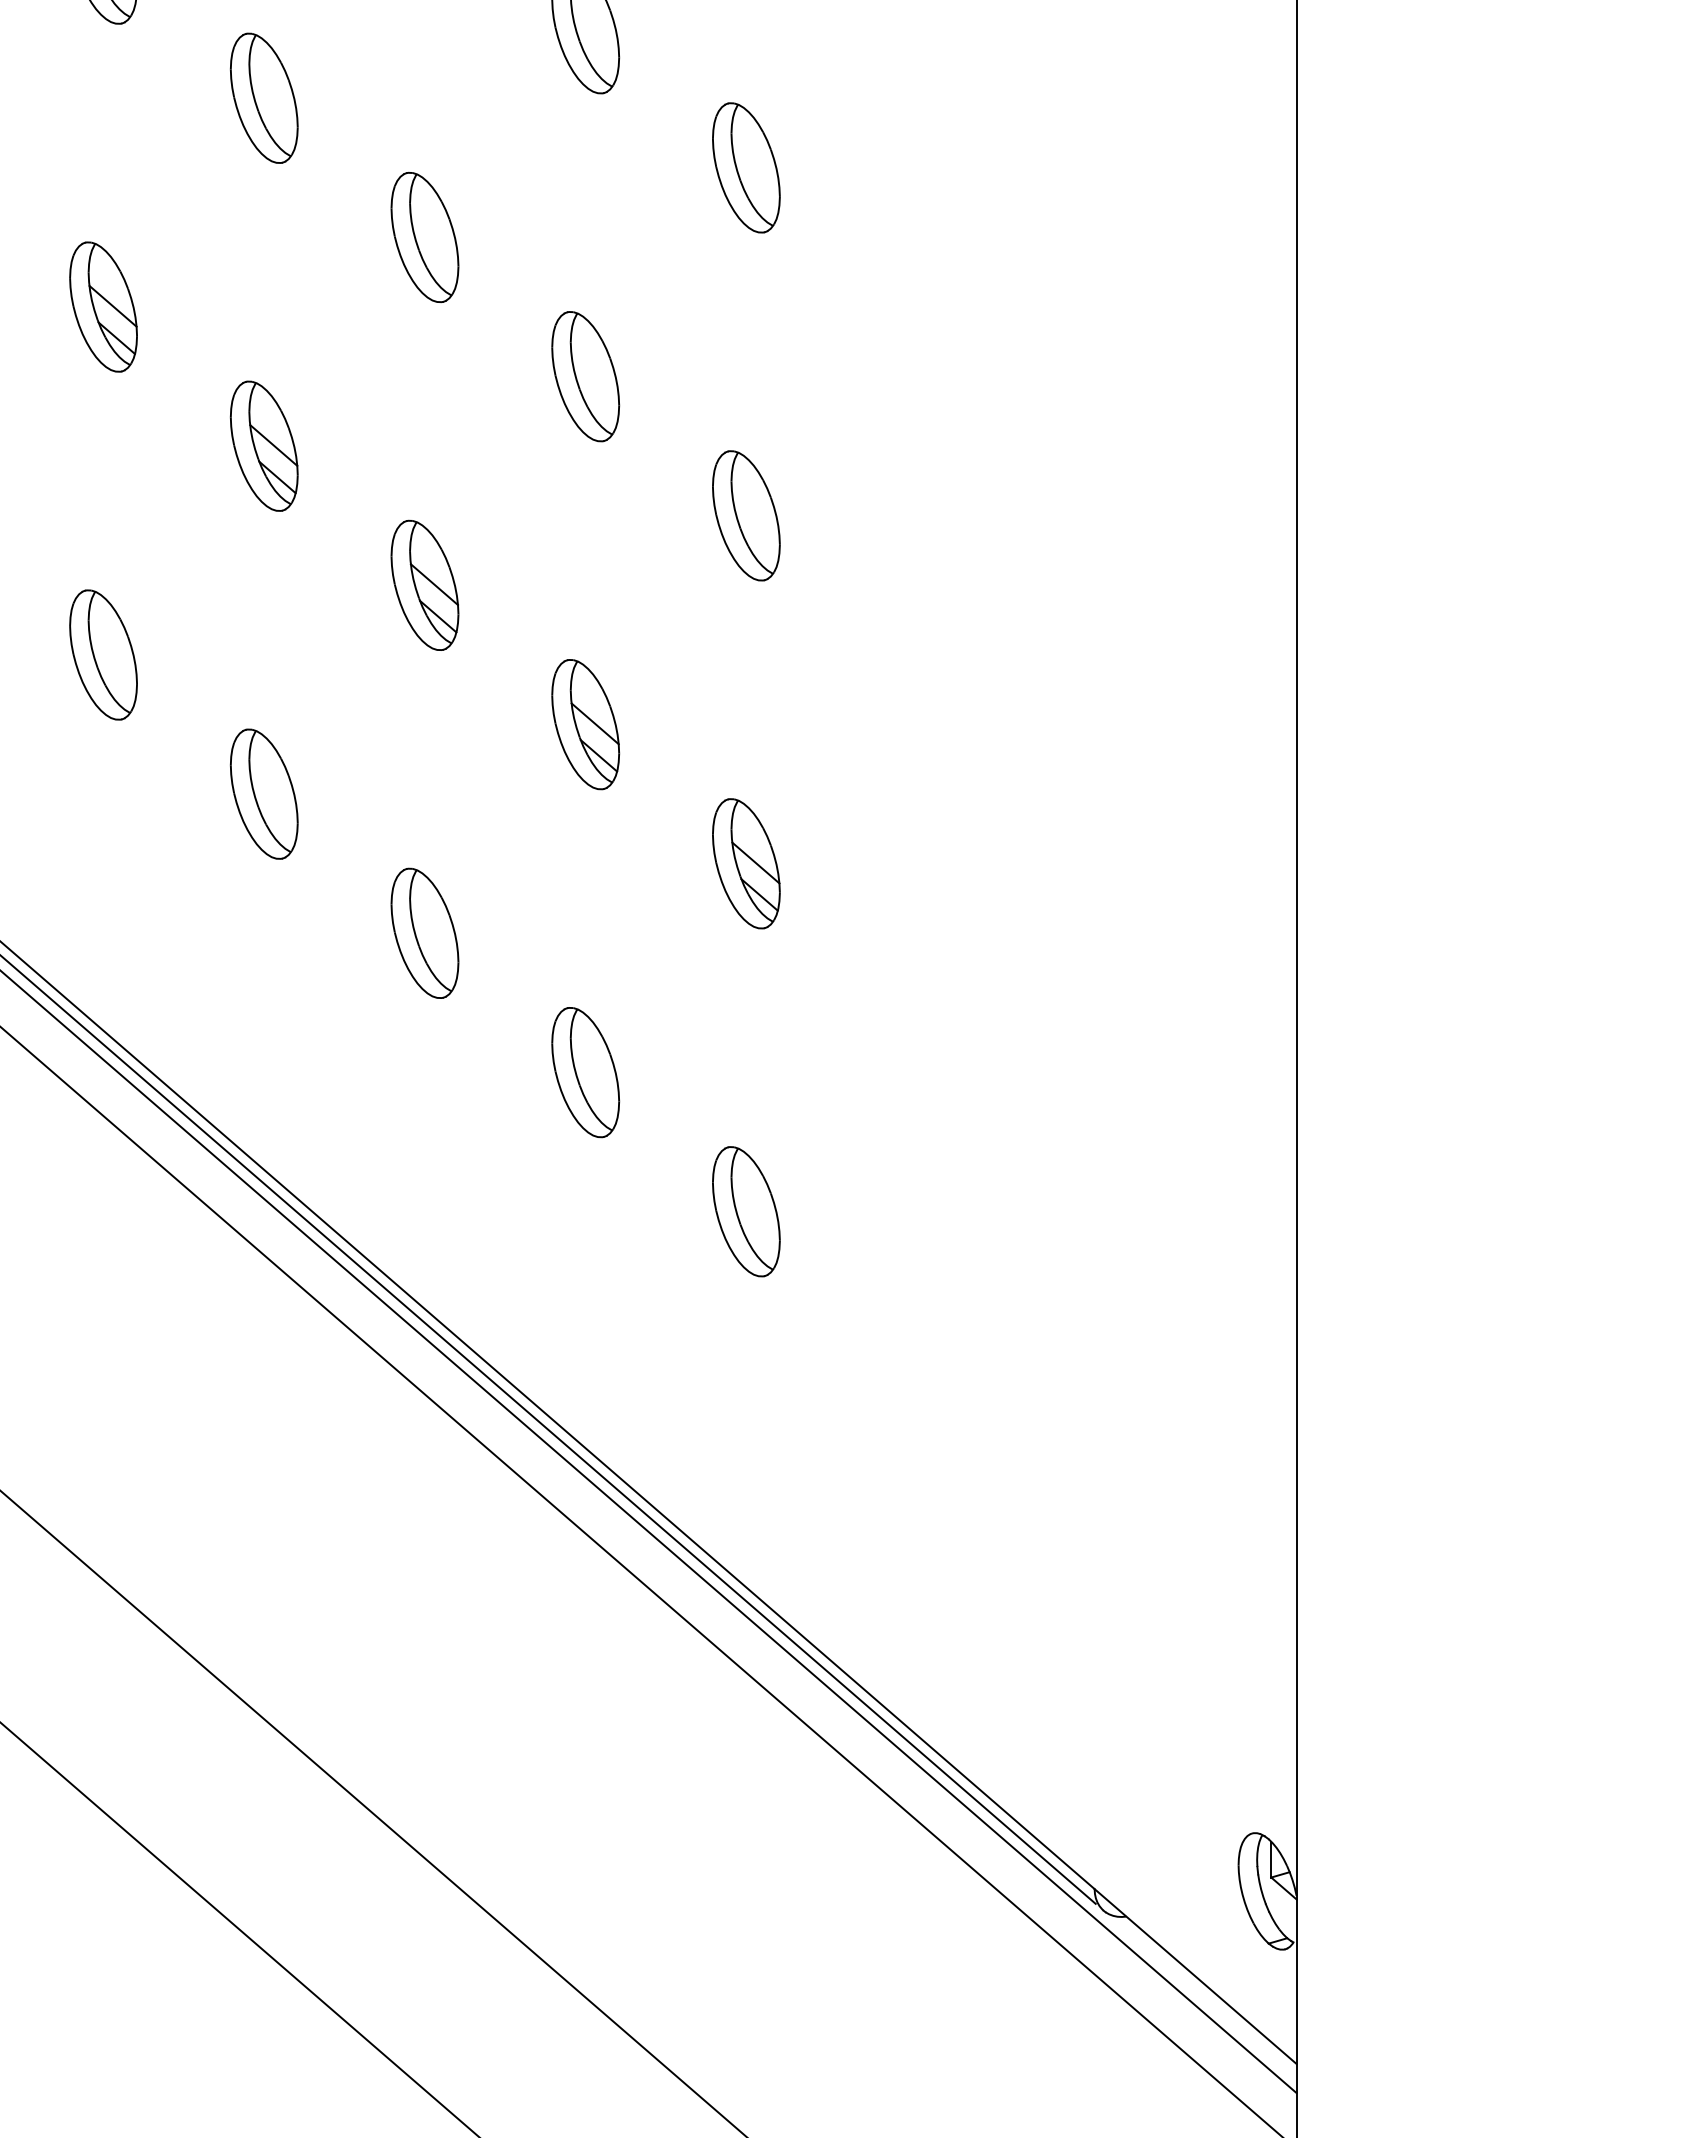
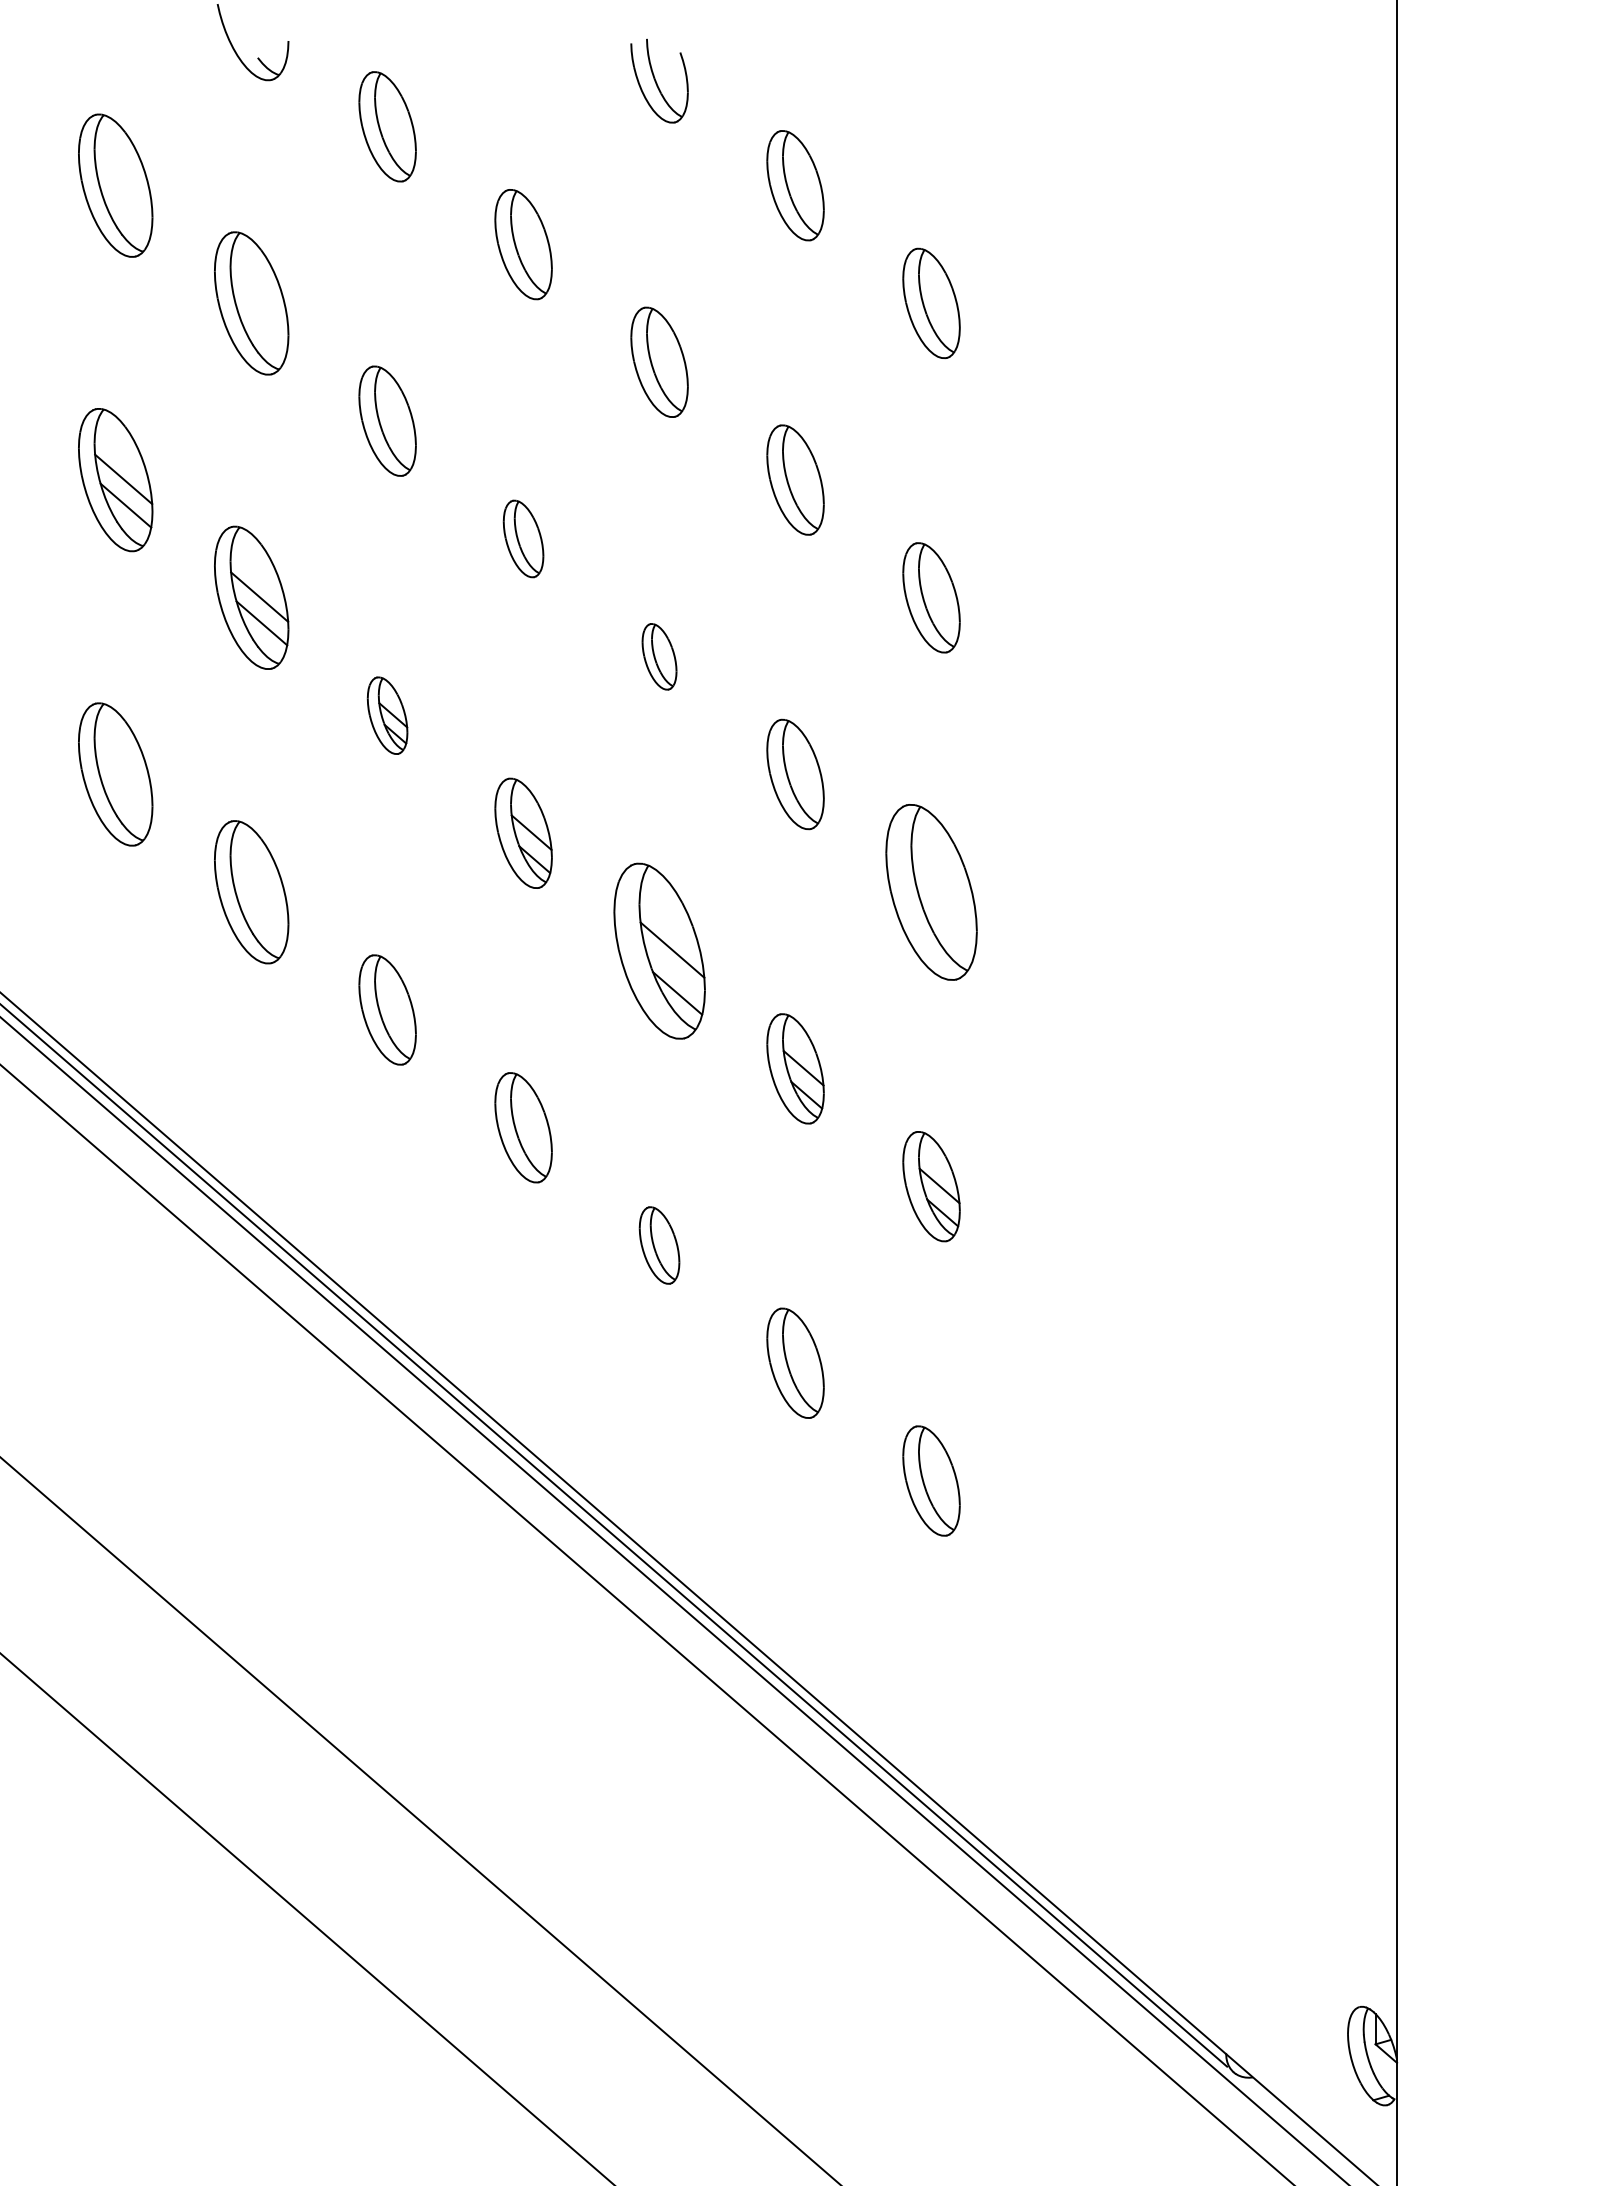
part: (264, 97) -> (523, 538), size x0.7
part: (424, 237) -> (659, 656), size x0.6
part: (103, 306) -> (387, 715), size x0.7
part: (746, 514) -> (931, 891), size x1.6
part: (424, 584) -> (659, 950), size x1.6
part: (424, 933) -> (659, 1245), size x0.7

